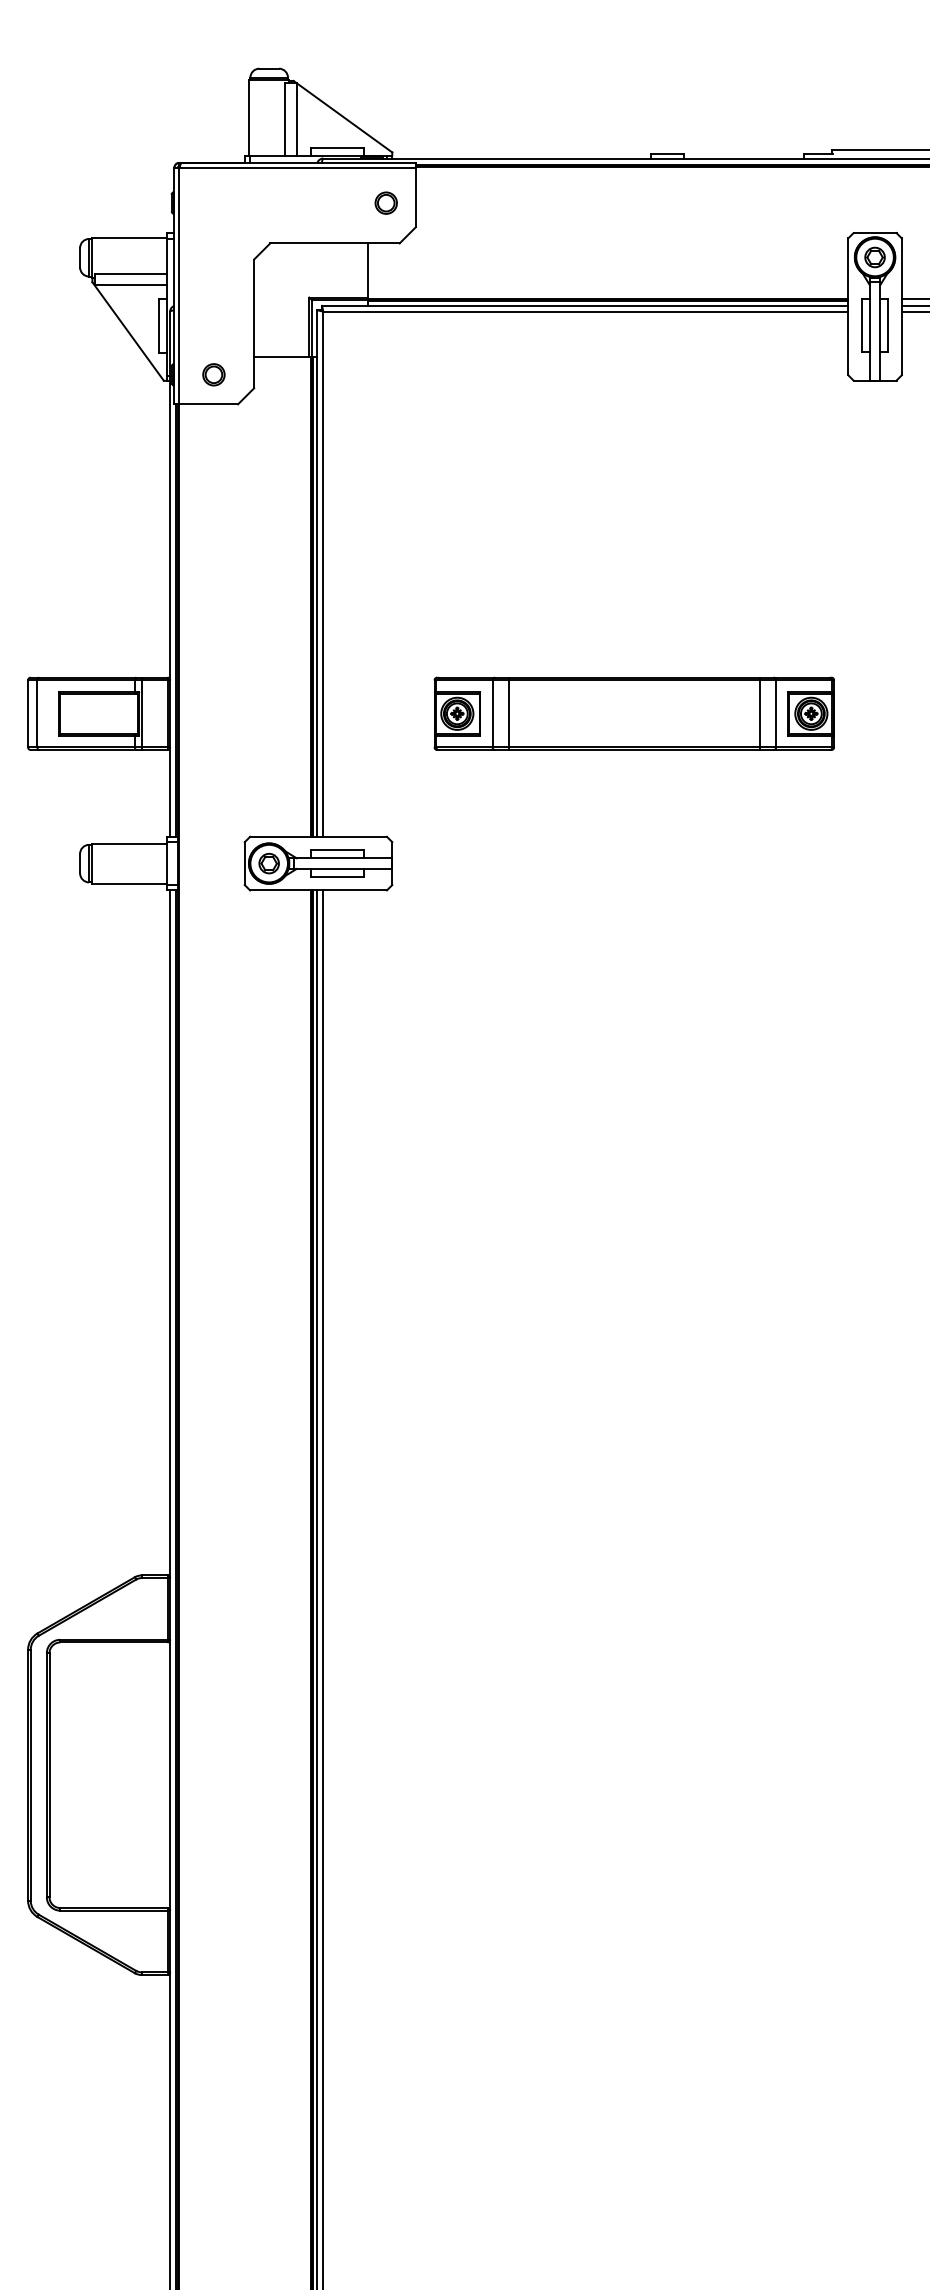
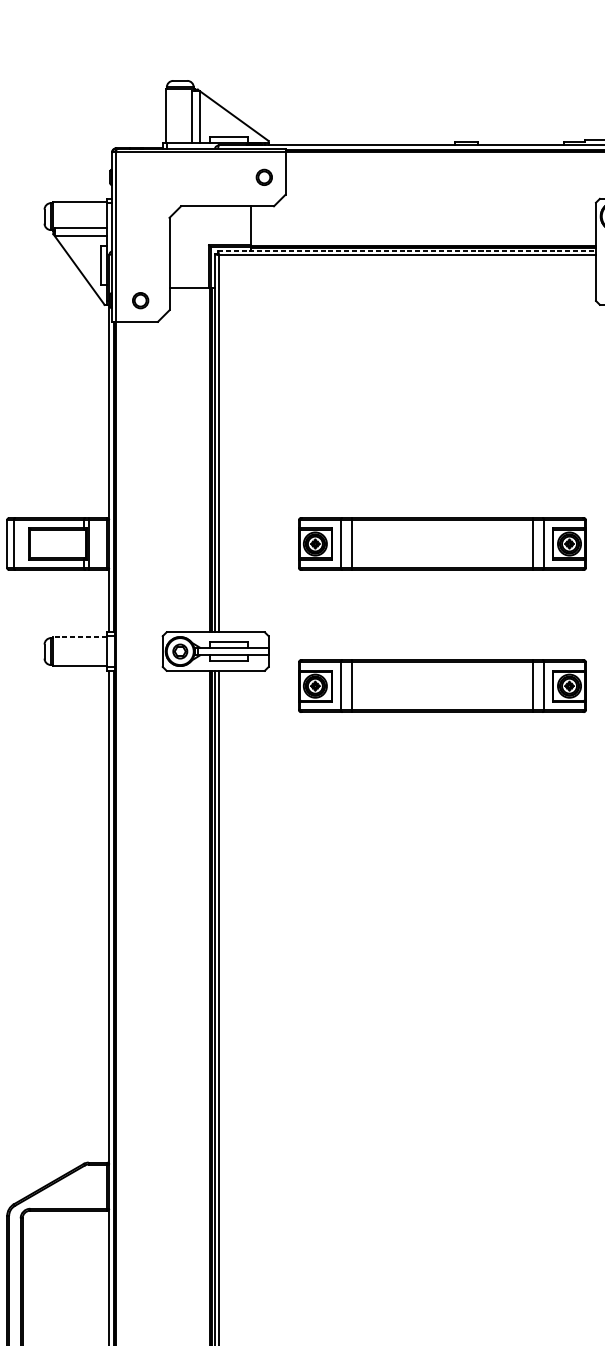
line: (585, 305) -> (407, 250), solid -> dashed
line: (129, 843) -> (80, 637), solid -> dashed
part: (633, 911) -> (441, 685), added

